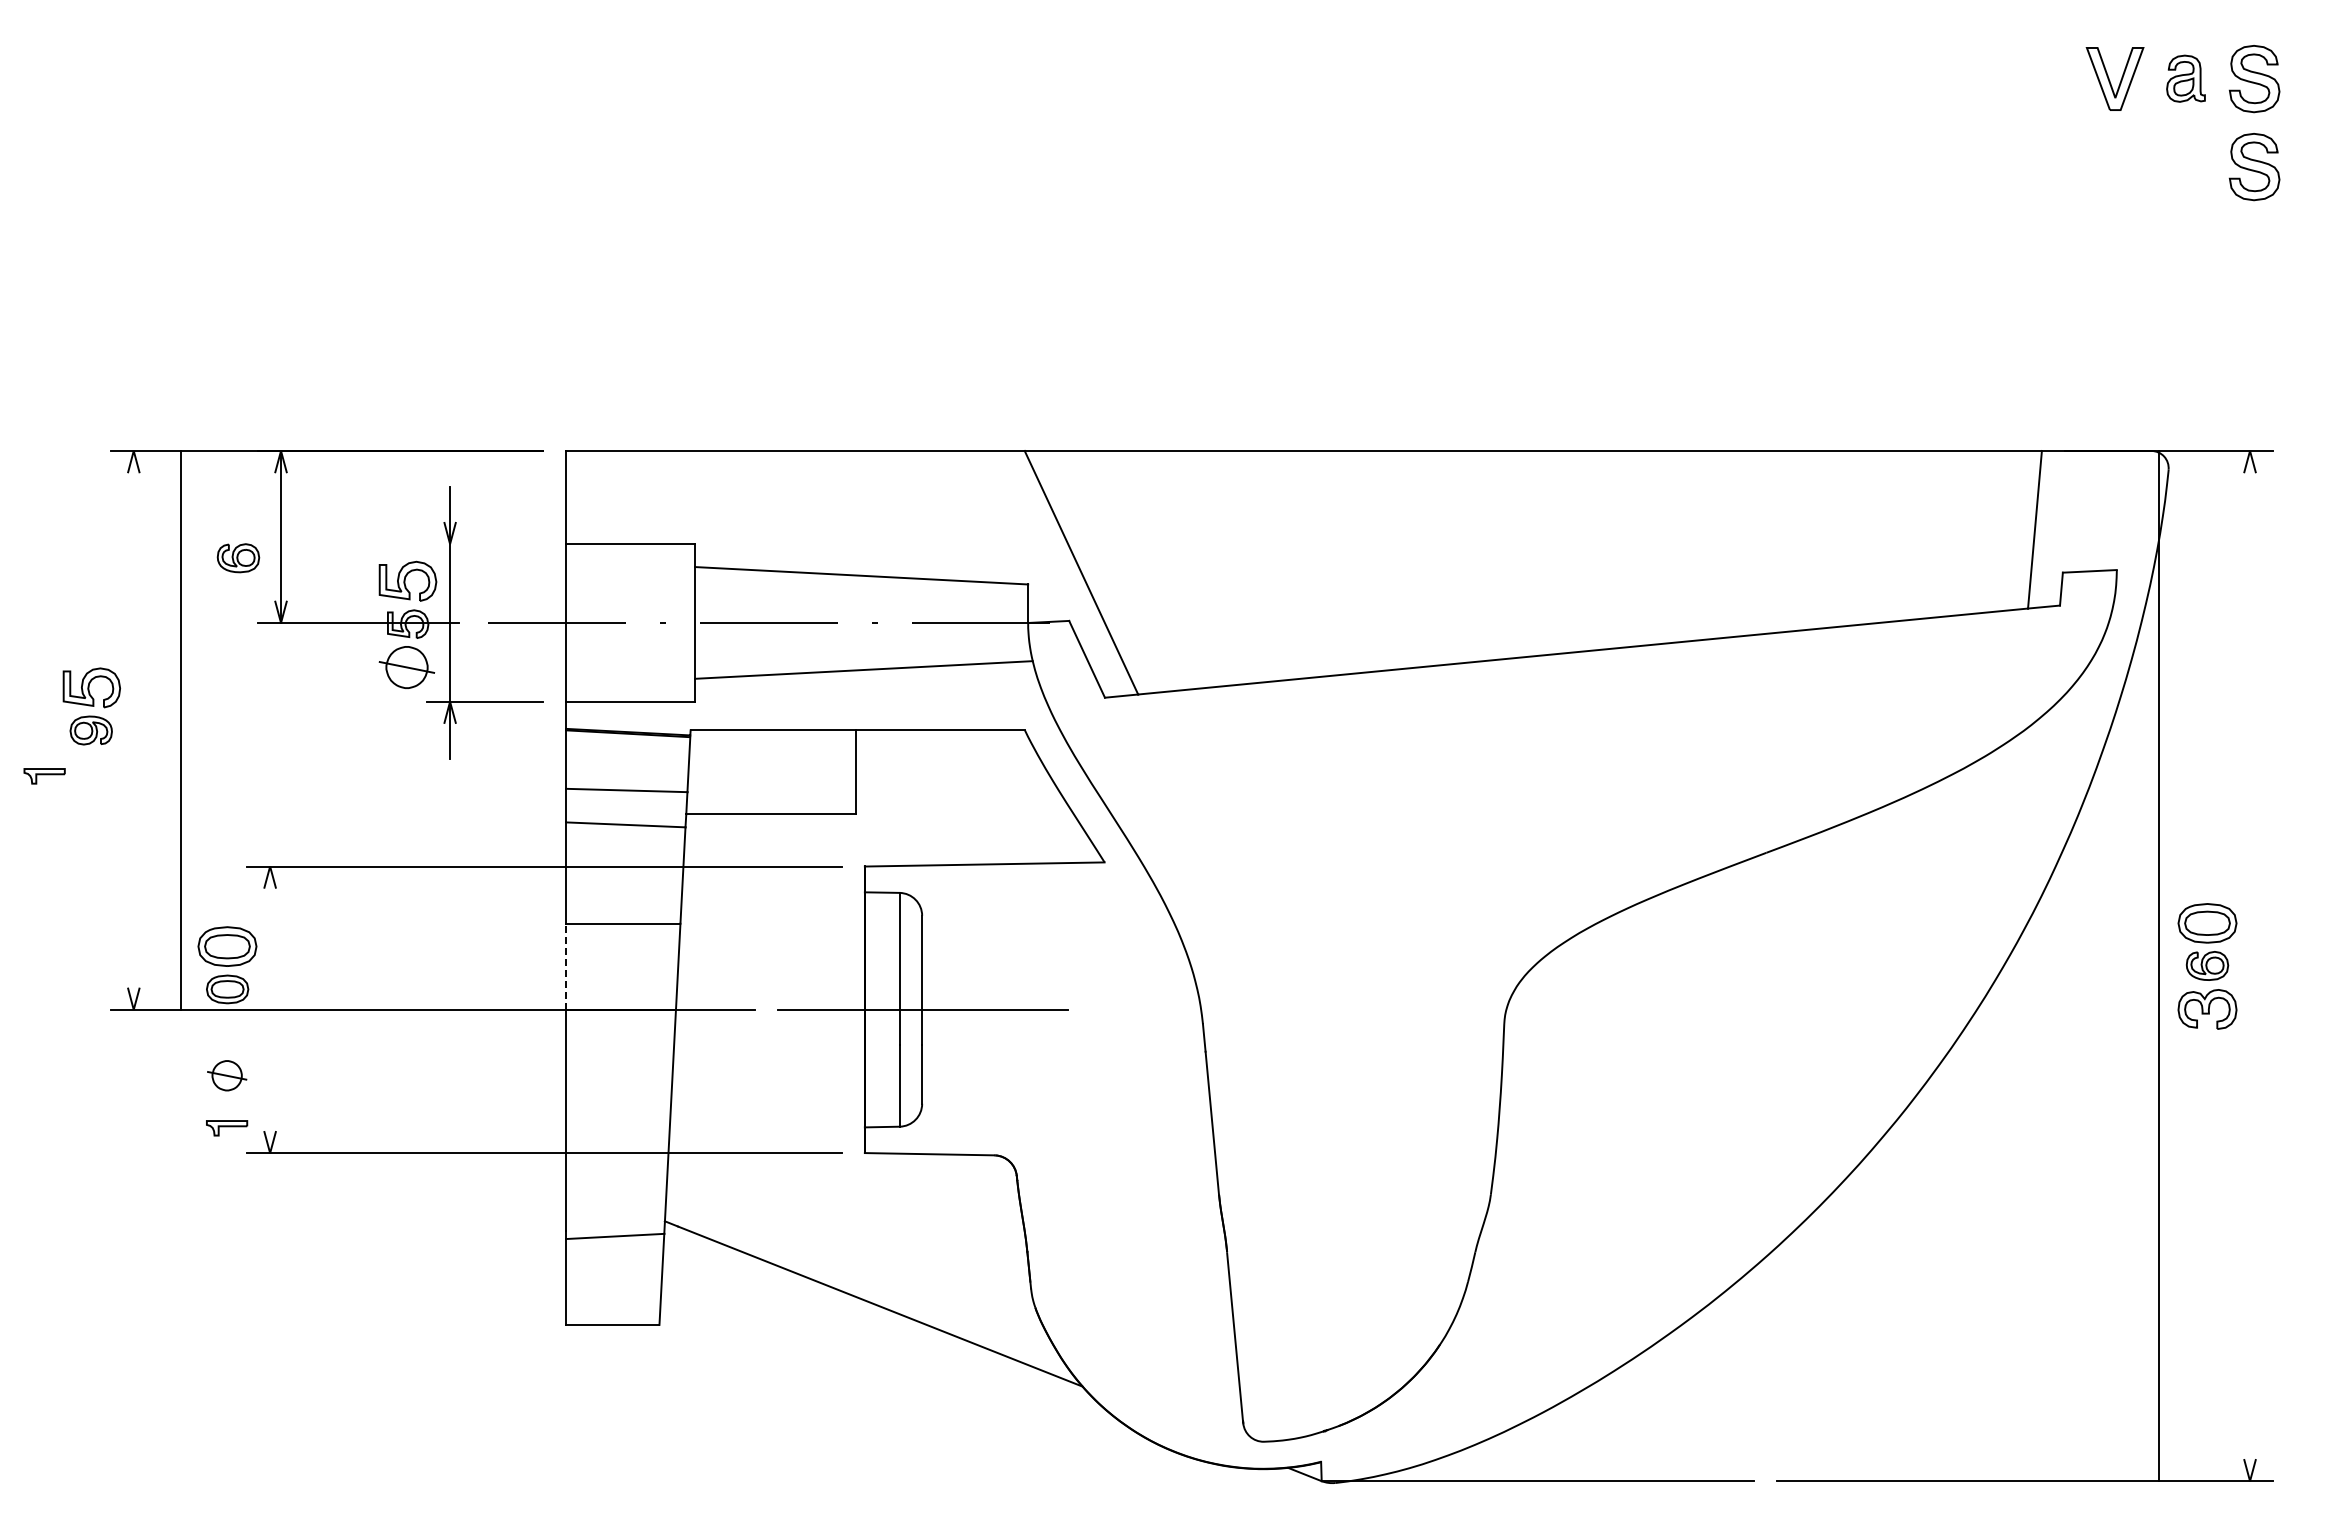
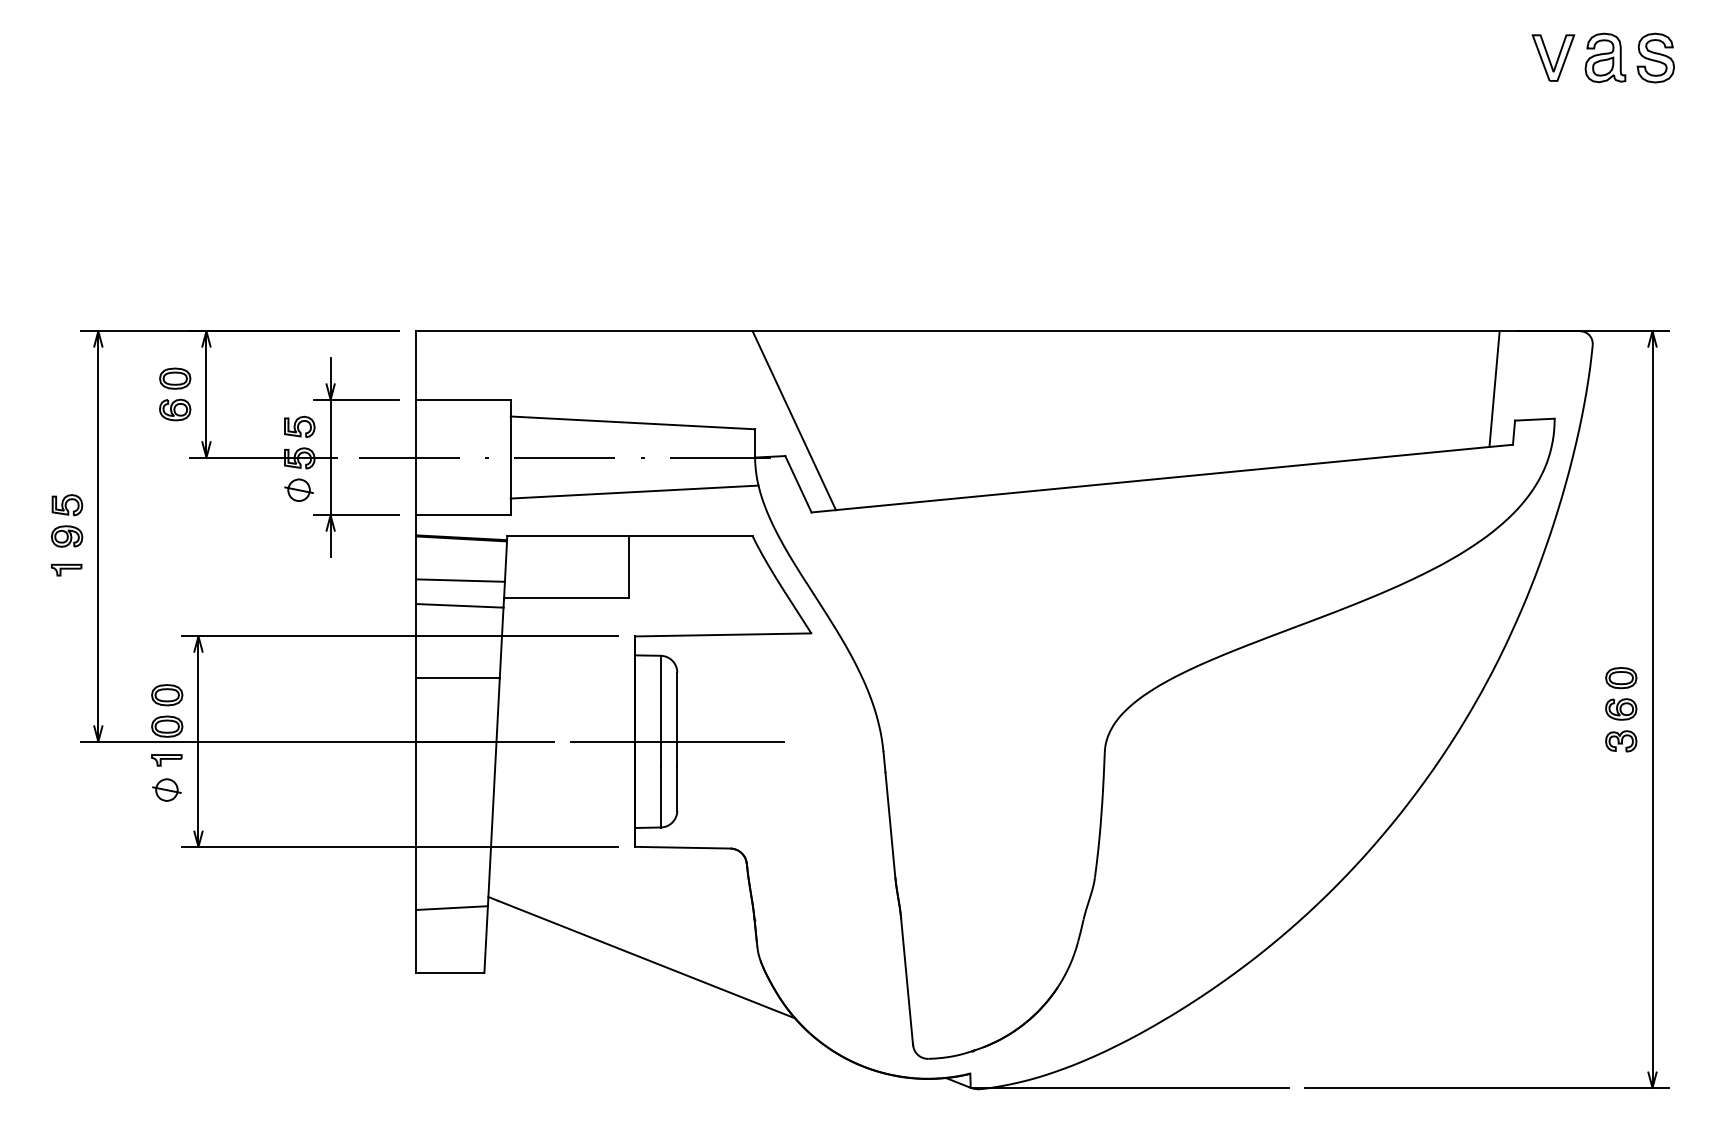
part: (2185, 78) -> (1605, 57), size x1.43
part: (2254, 167) -> (1655, 123), removed
part: (238, 515) -> (175, 378), added
line: (485, 544) -> (356, 399), added
part: (408, 581) -> (300, 427), size x0.71
part: (407, 667) -> (299, 490), size x0.71
part: (91, 687) -> (67, 504), size x0.71
line: (180, 729) -> (98, 535), moved
part: (44, 776) -> (66, 570), moved
part: (2207, 922) -> (1621, 677), size x0.71
part: (227, 946) -> (167, 695), size x0.71
line: (2159, 965) -> (1652, 709), moved
line: (566, 966) -> (416, 709), dashed -> solid
line: (270, 1009) -> (198, 741), added
part: (2207, 1009) -> (1621, 741), size x0.71
part: (227, 1128) -> (167, 760), moved

